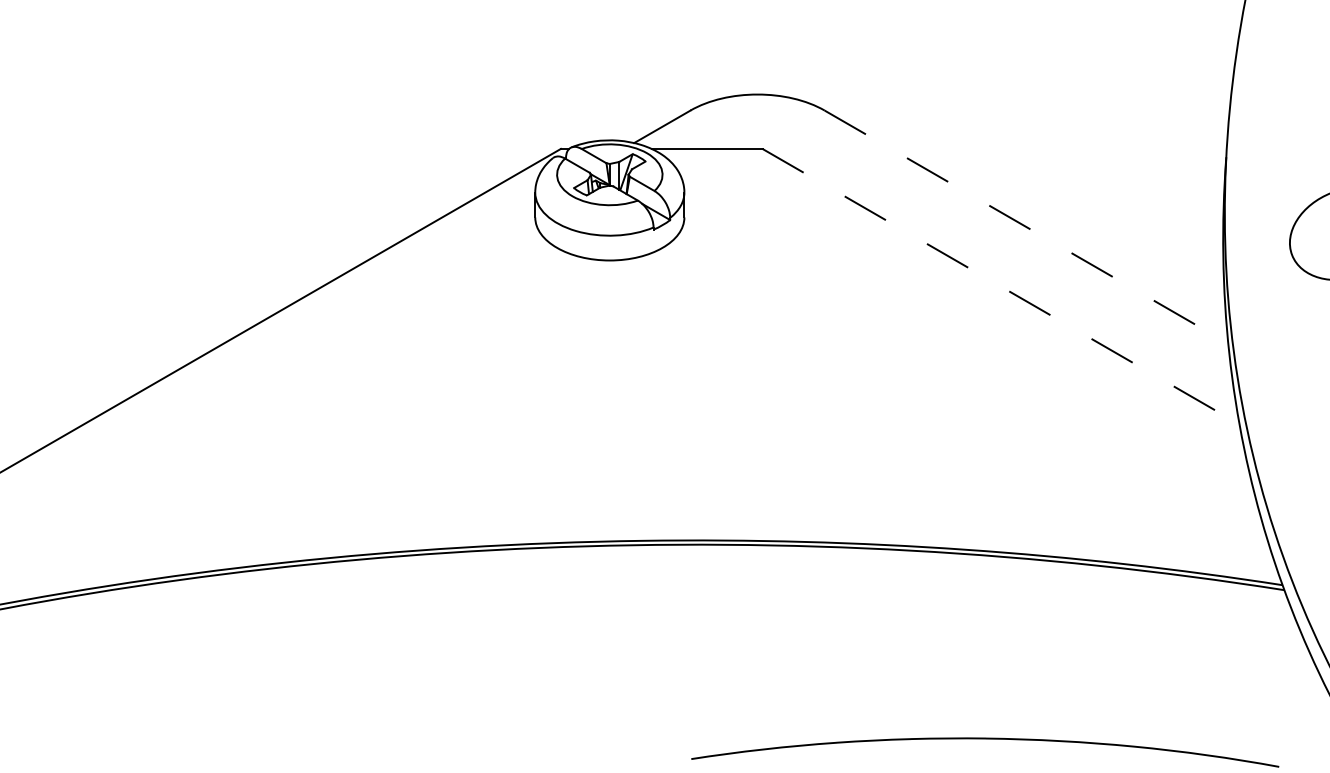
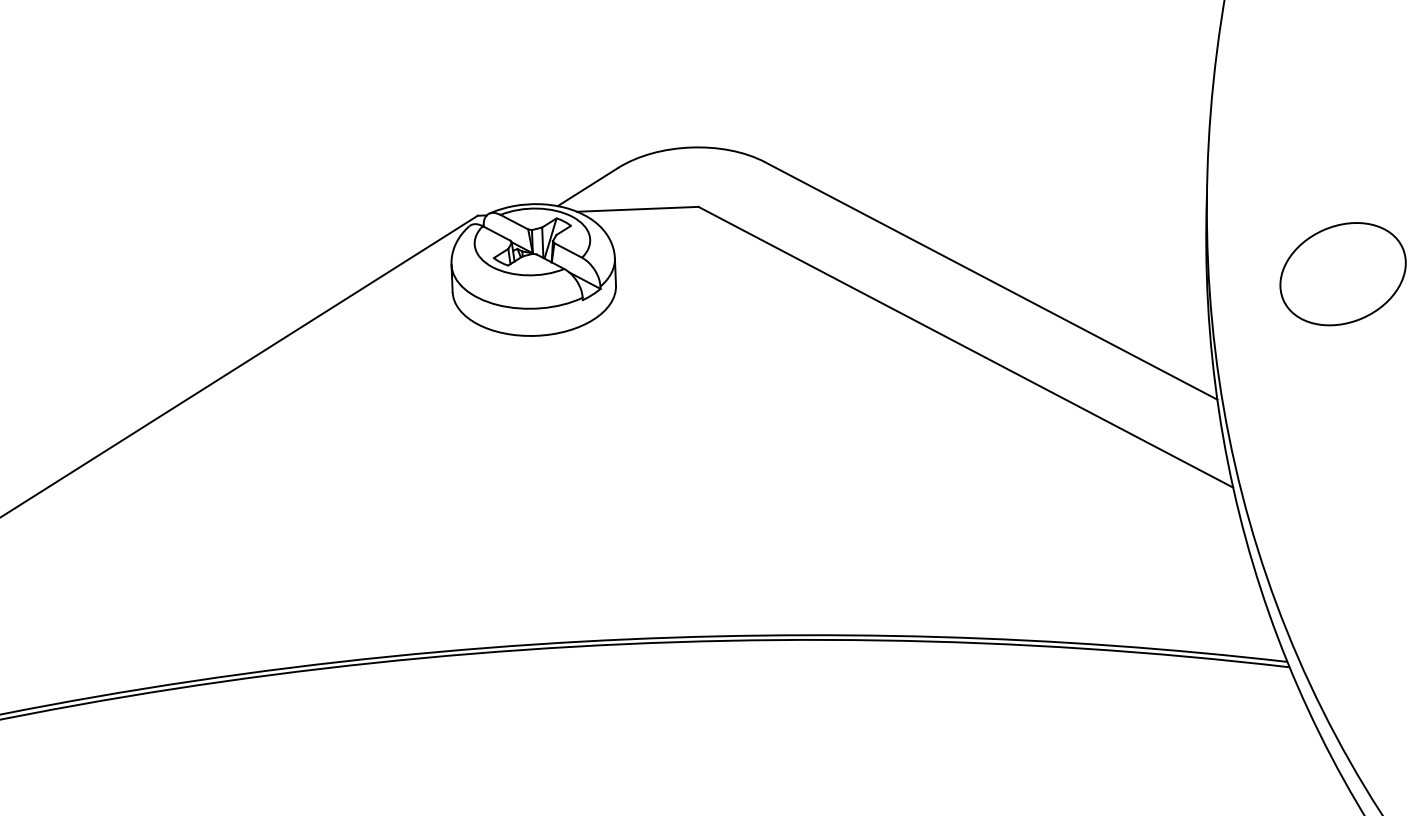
line: (1026, 227) -> (991, 281), dashed -> solid
line: (1001, 286) -> (966, 347), dashed -> solid

